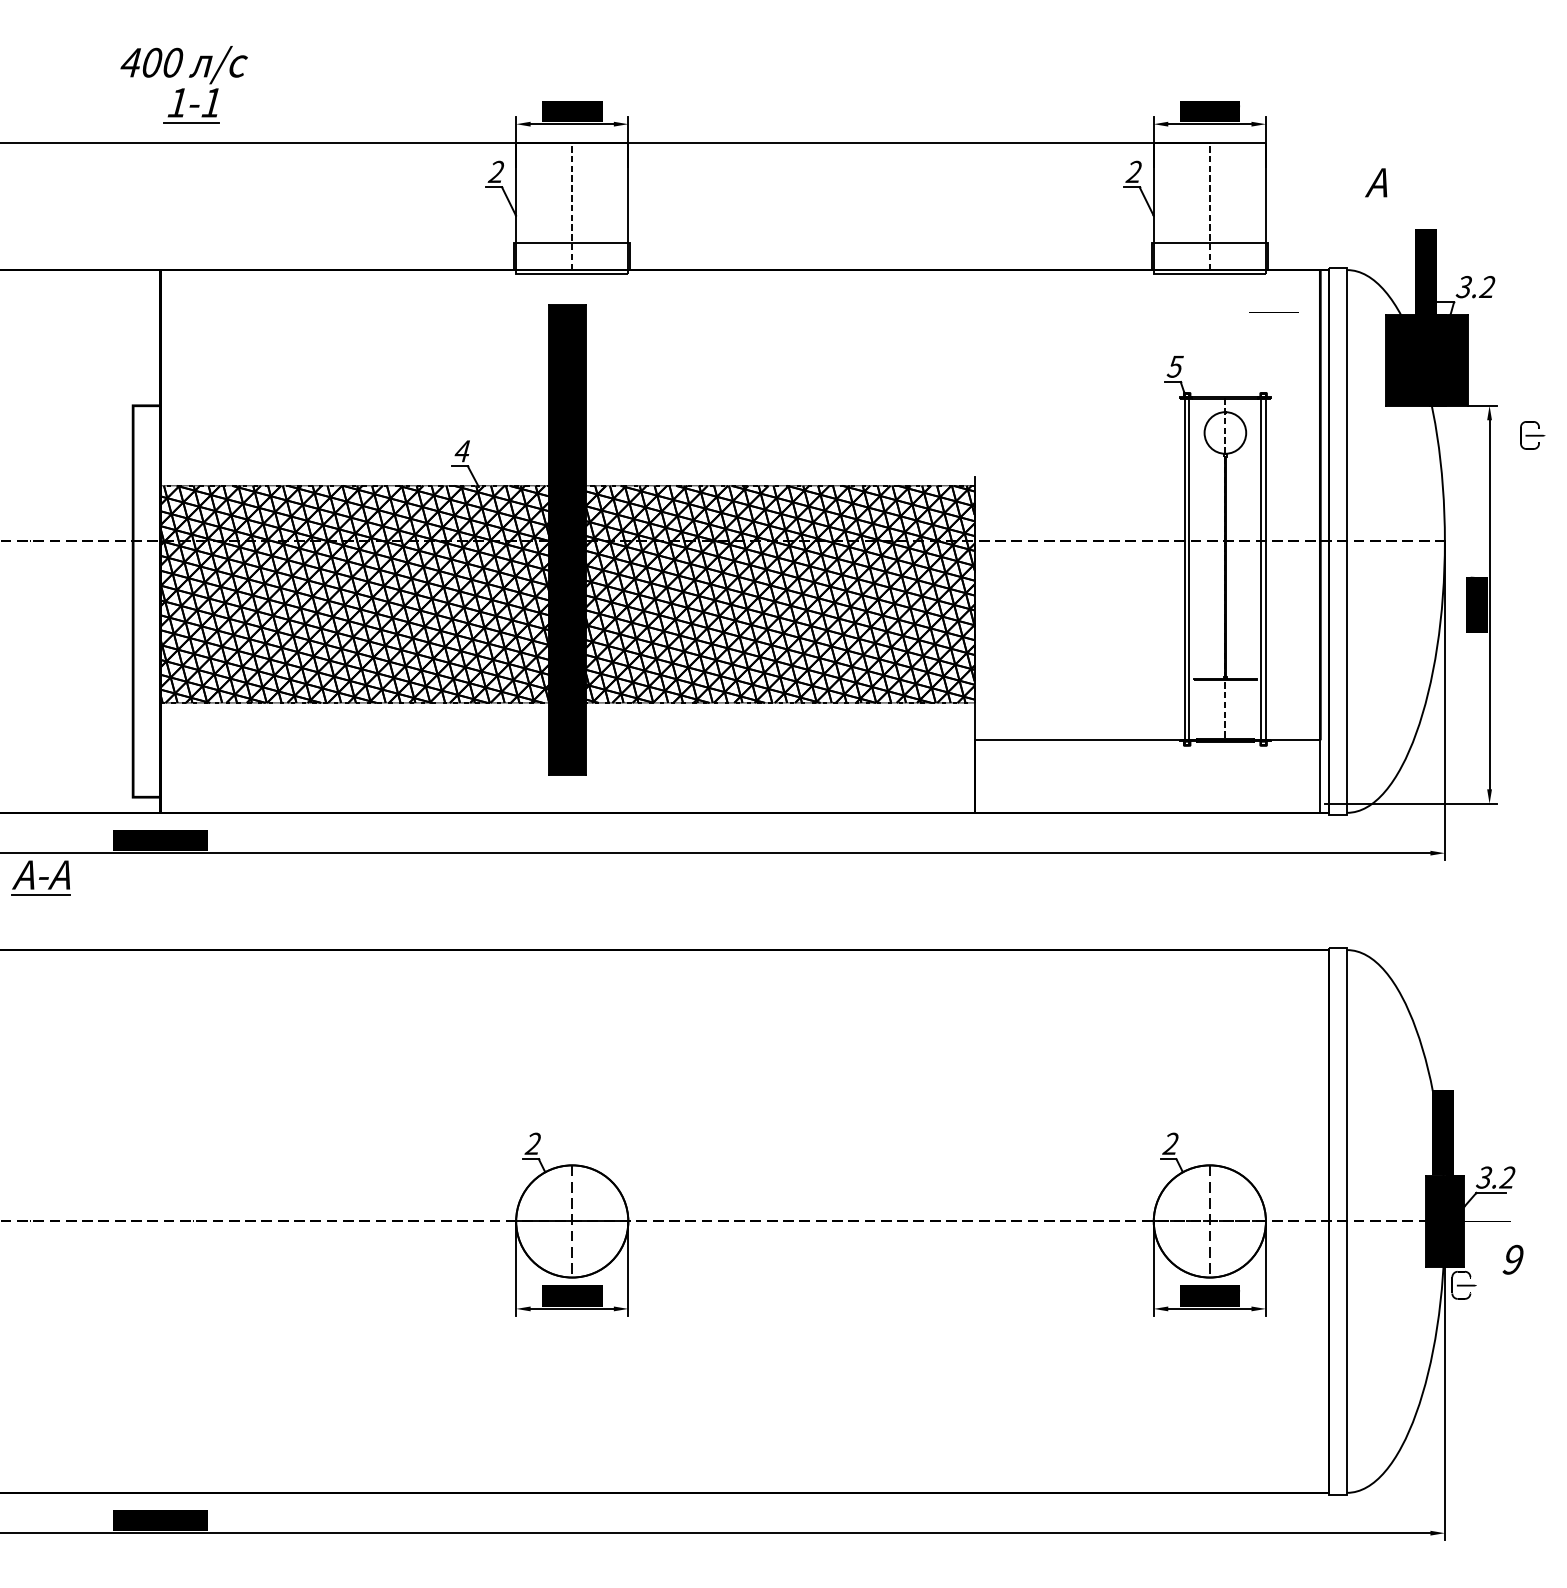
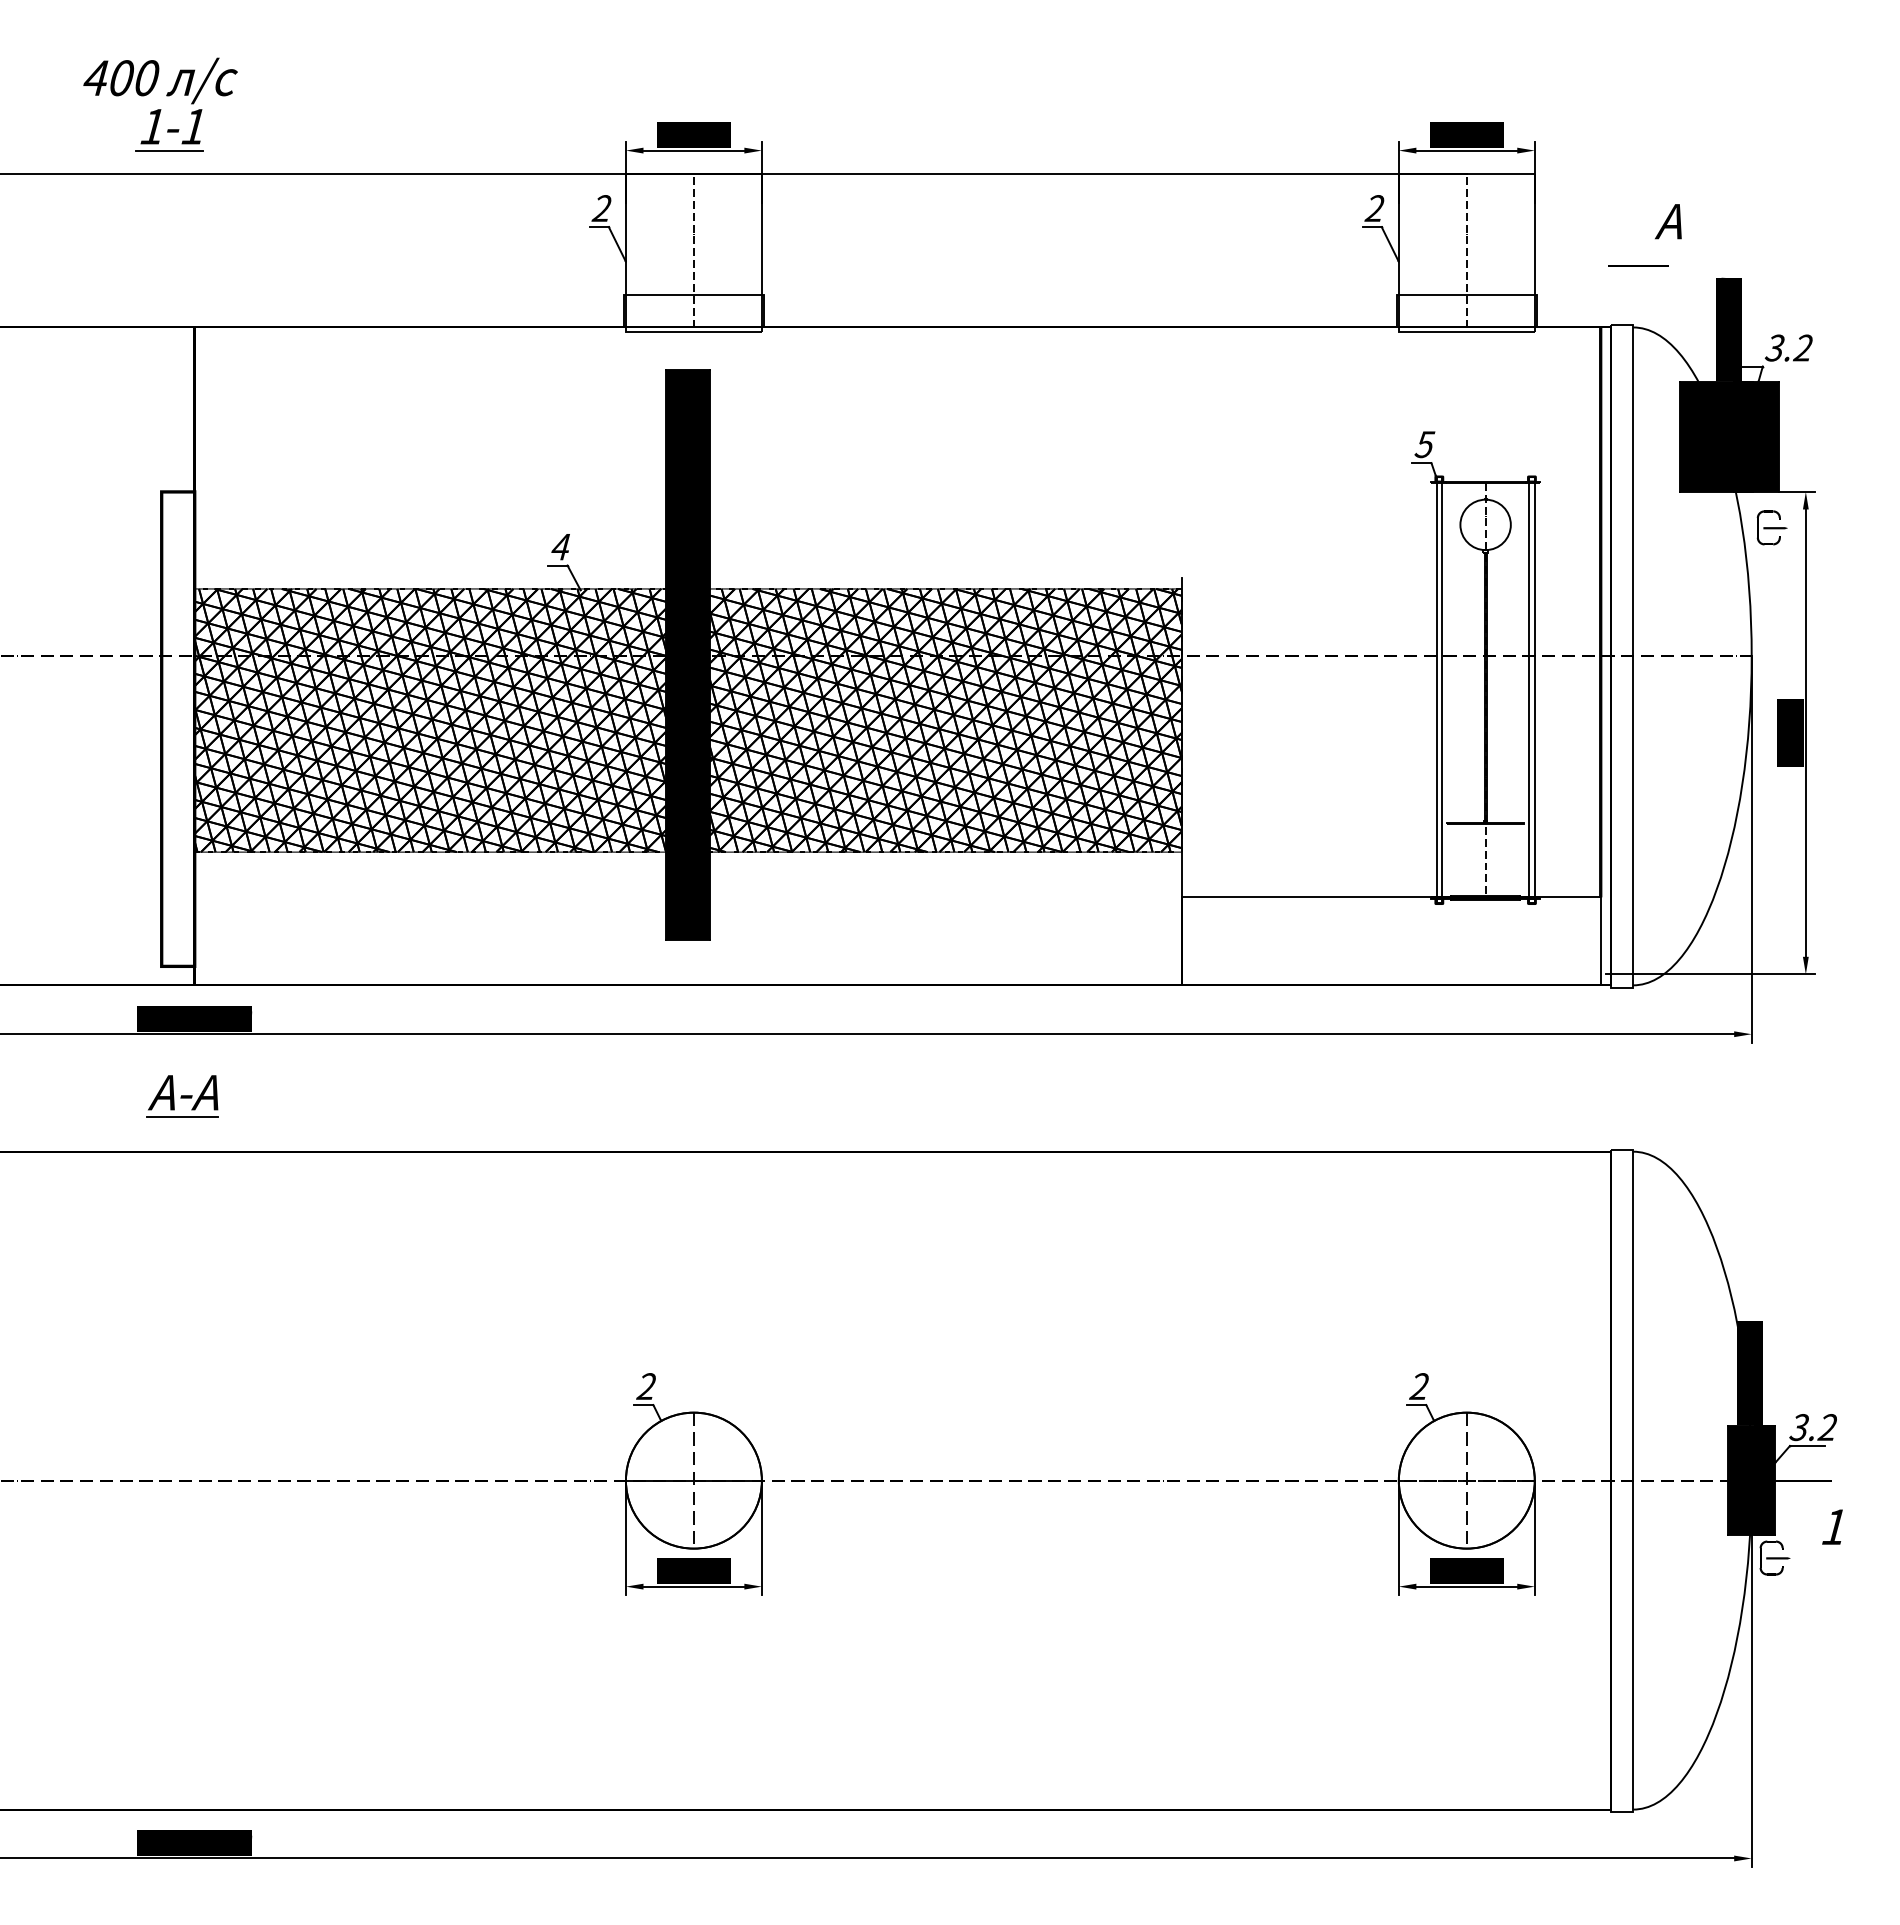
part: (184, 84) -> (160, 104), moved
line: (1273, 312) -> (1638, 265), moved
part: (1532, 435) -> (1771, 527), moved
part: (40, 878) -> (182, 1096), moved
text: (1512, 1260) -> (1833, 1527), 9 -> 1

